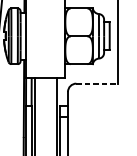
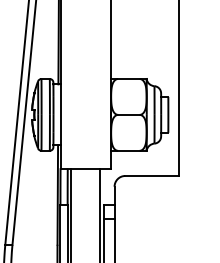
line: (97, 83) -> (152, 175), dashed -> solid

